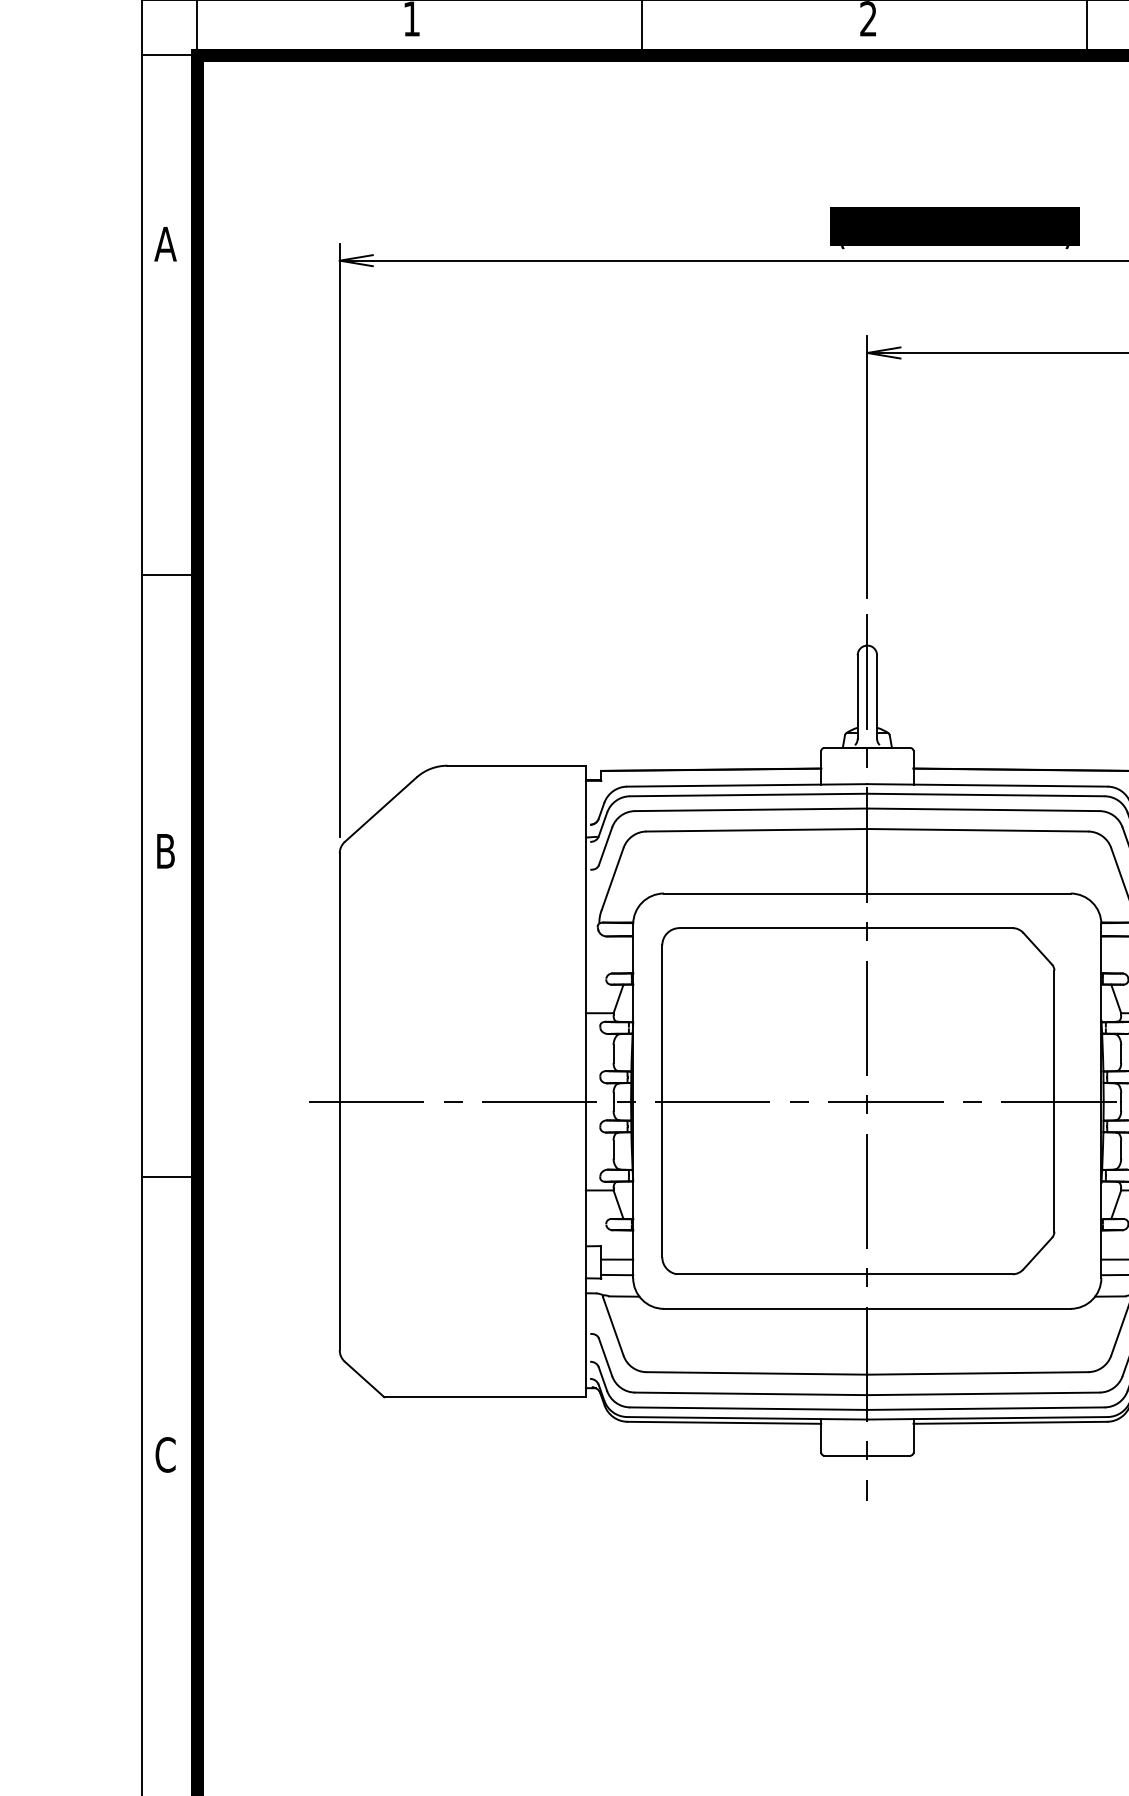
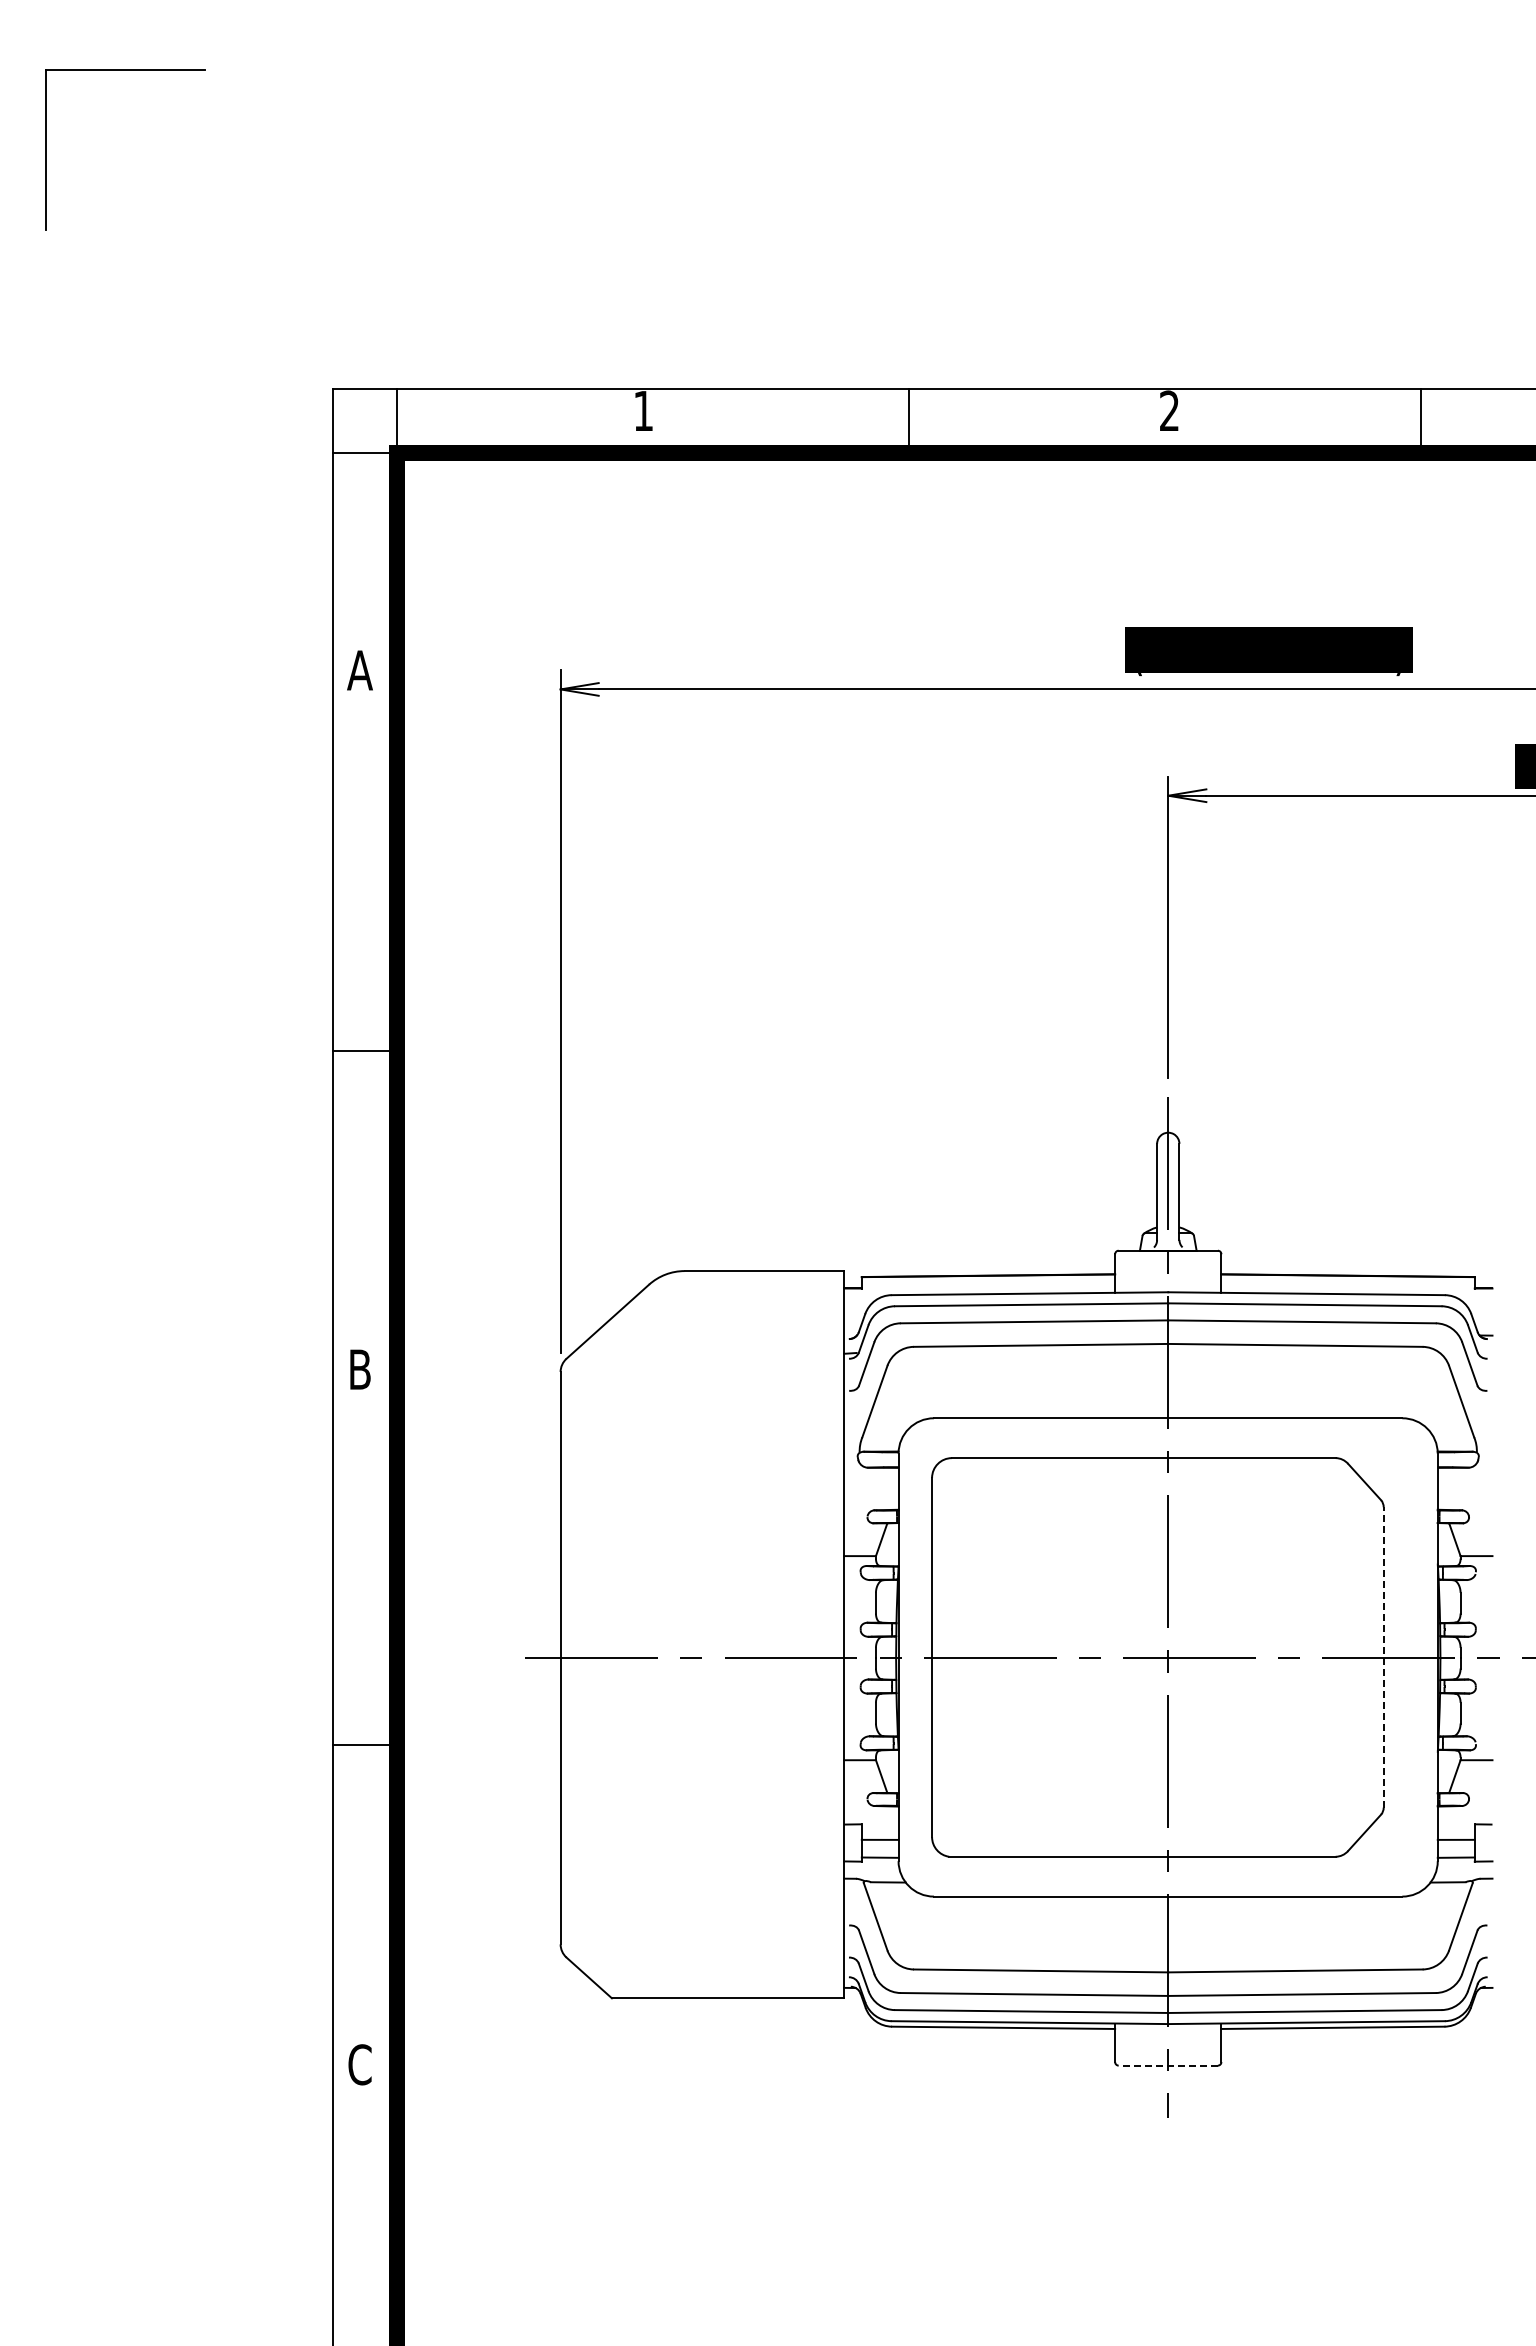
line: (1054, 1100) -> (1383, 1656), solid -> dashed
line: (867, 1455) -> (1168, 2065), solid -> dashed

